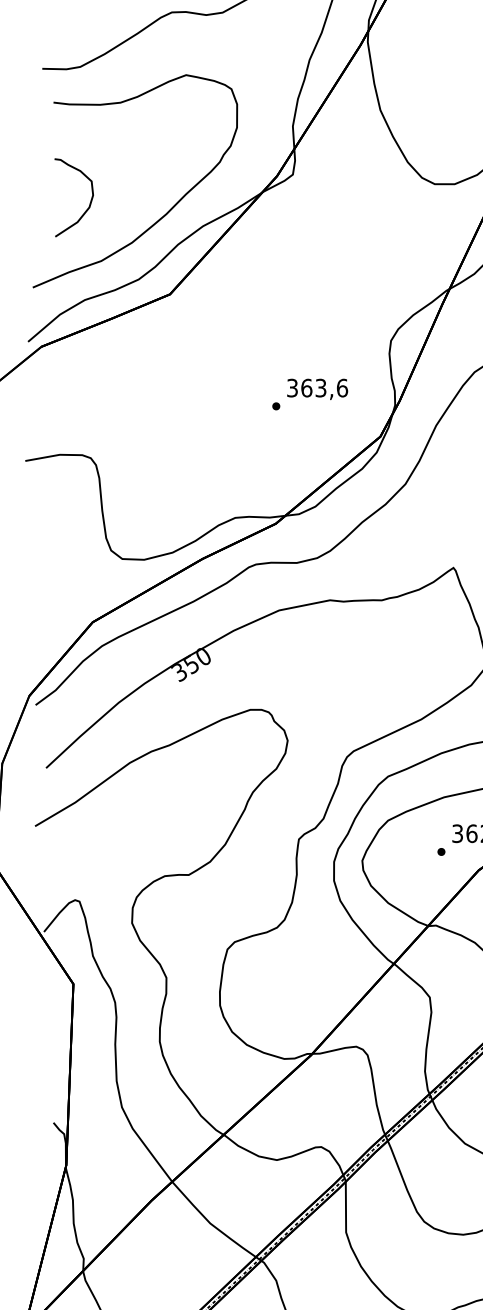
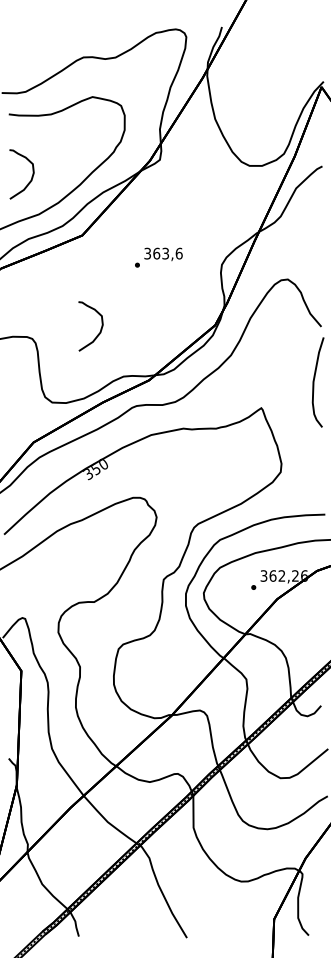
text: (309, 394) -> (158, 257), moved
curve: (198, 441) -> (100, 328), added

